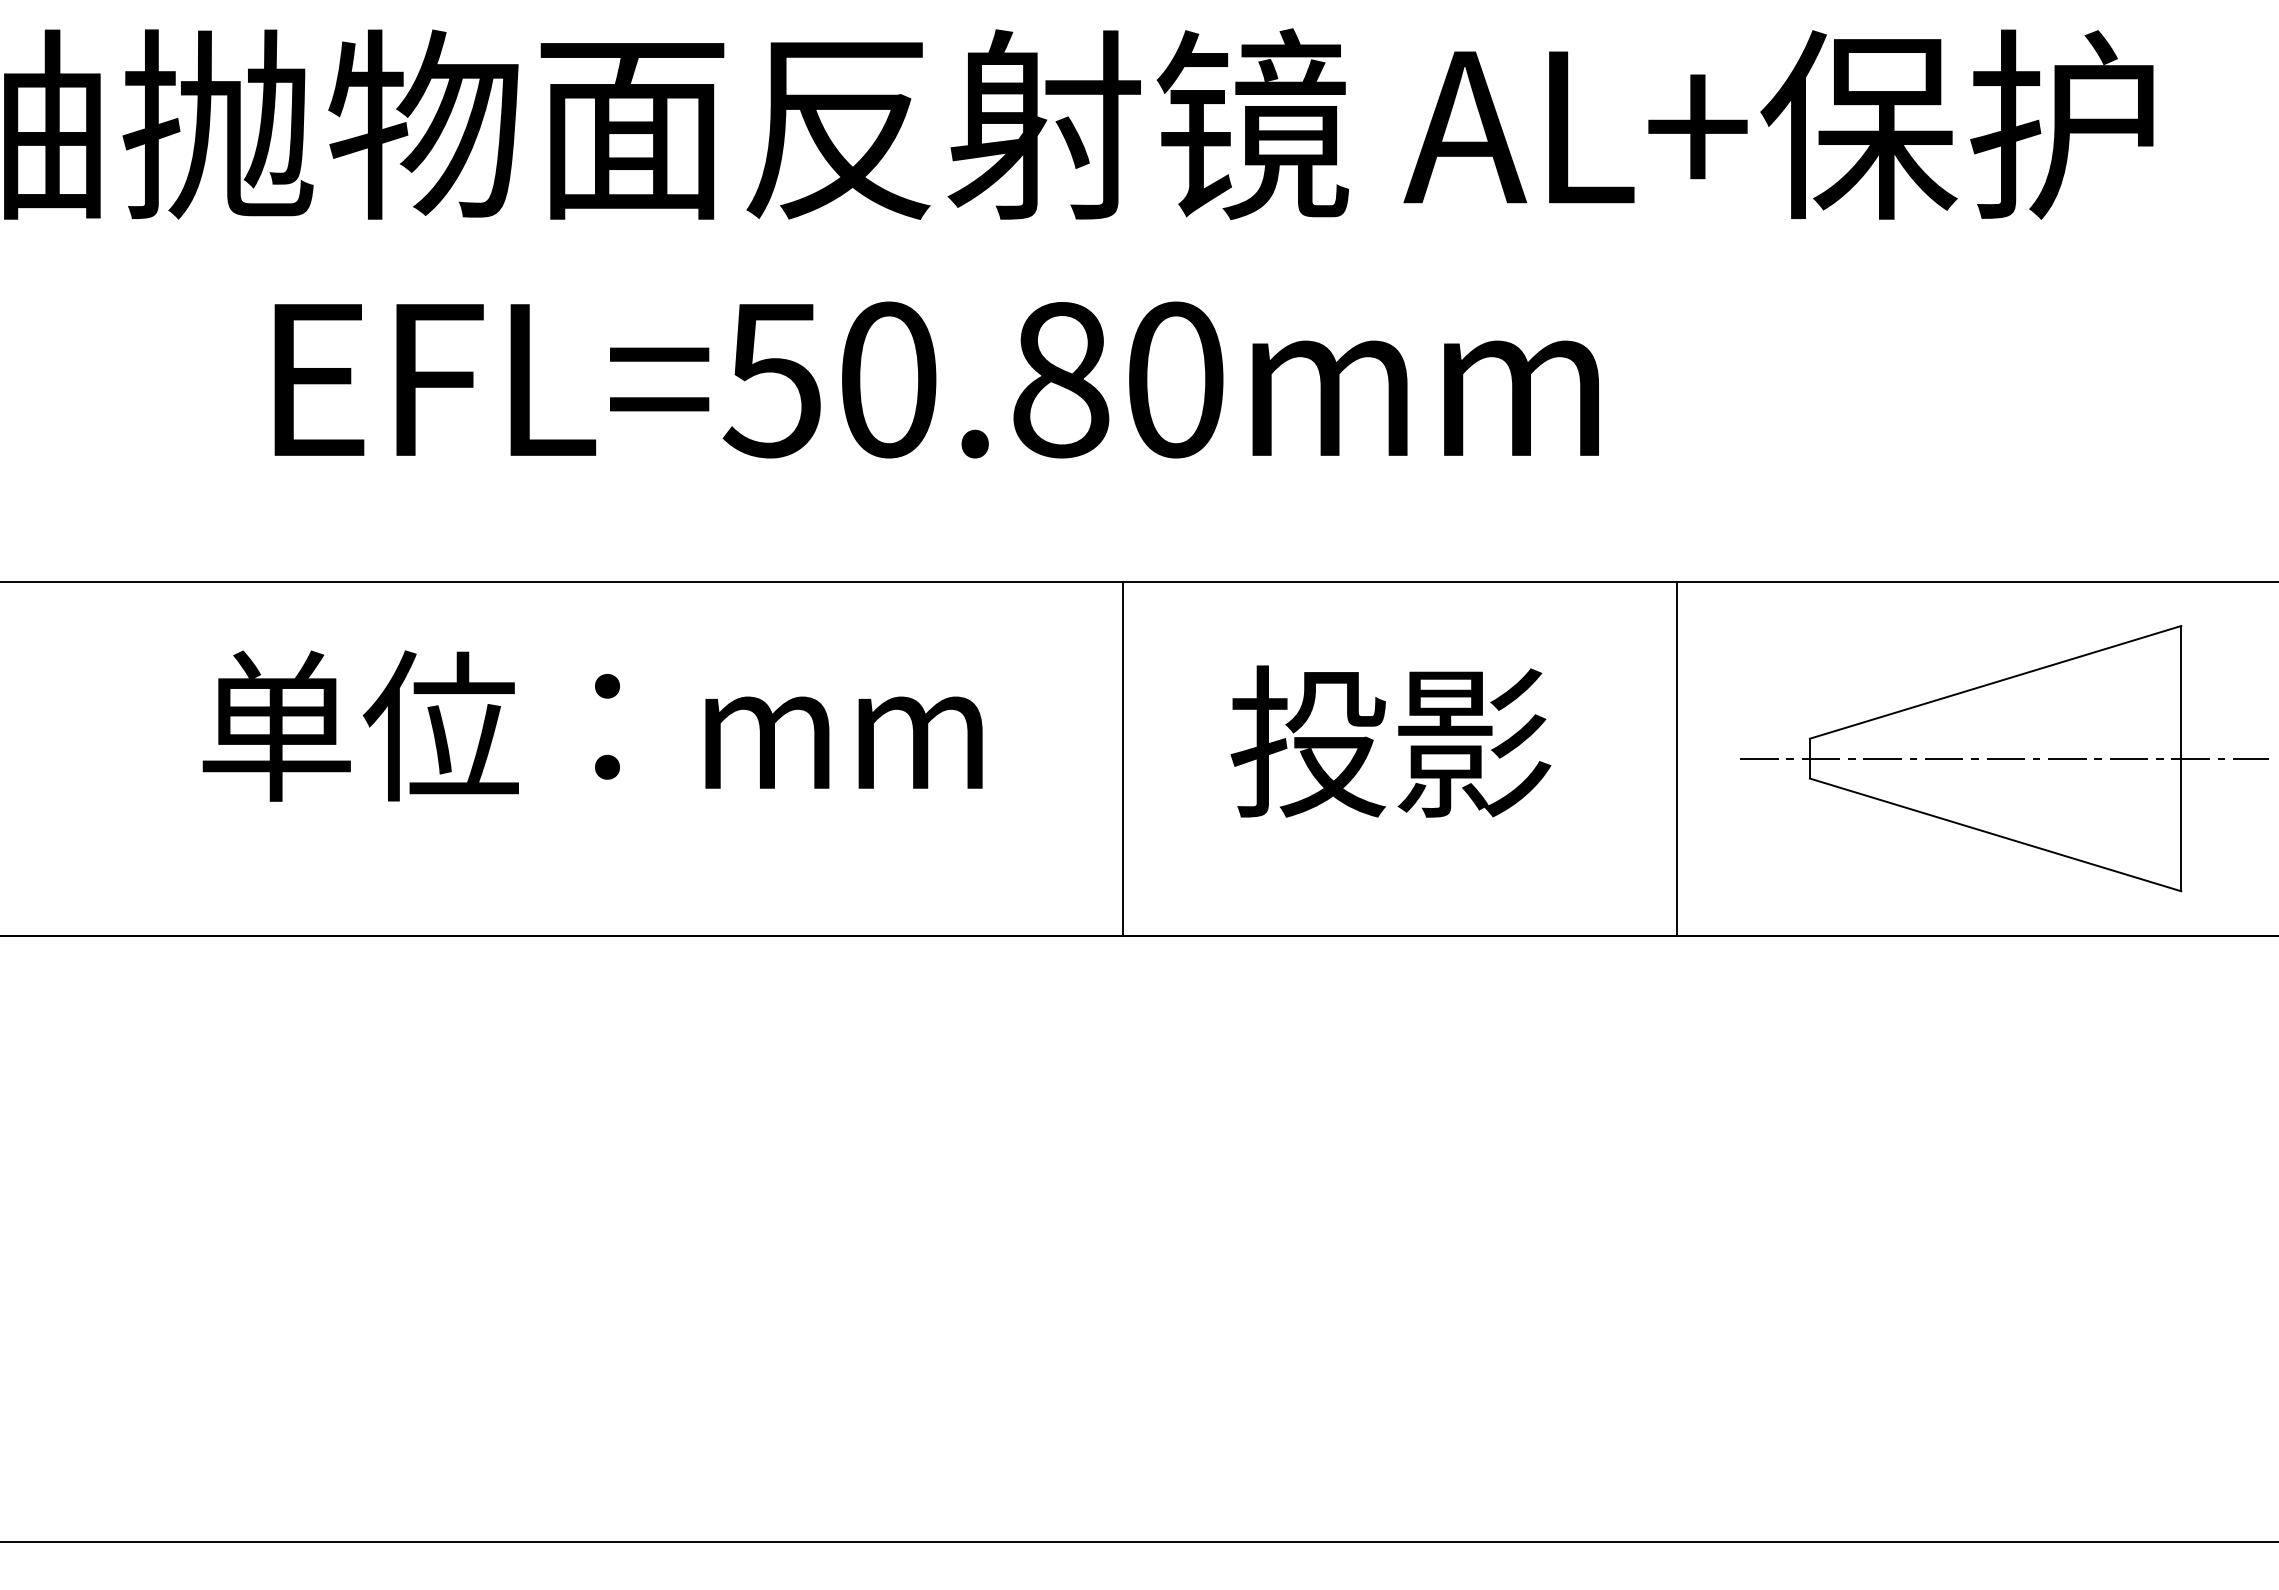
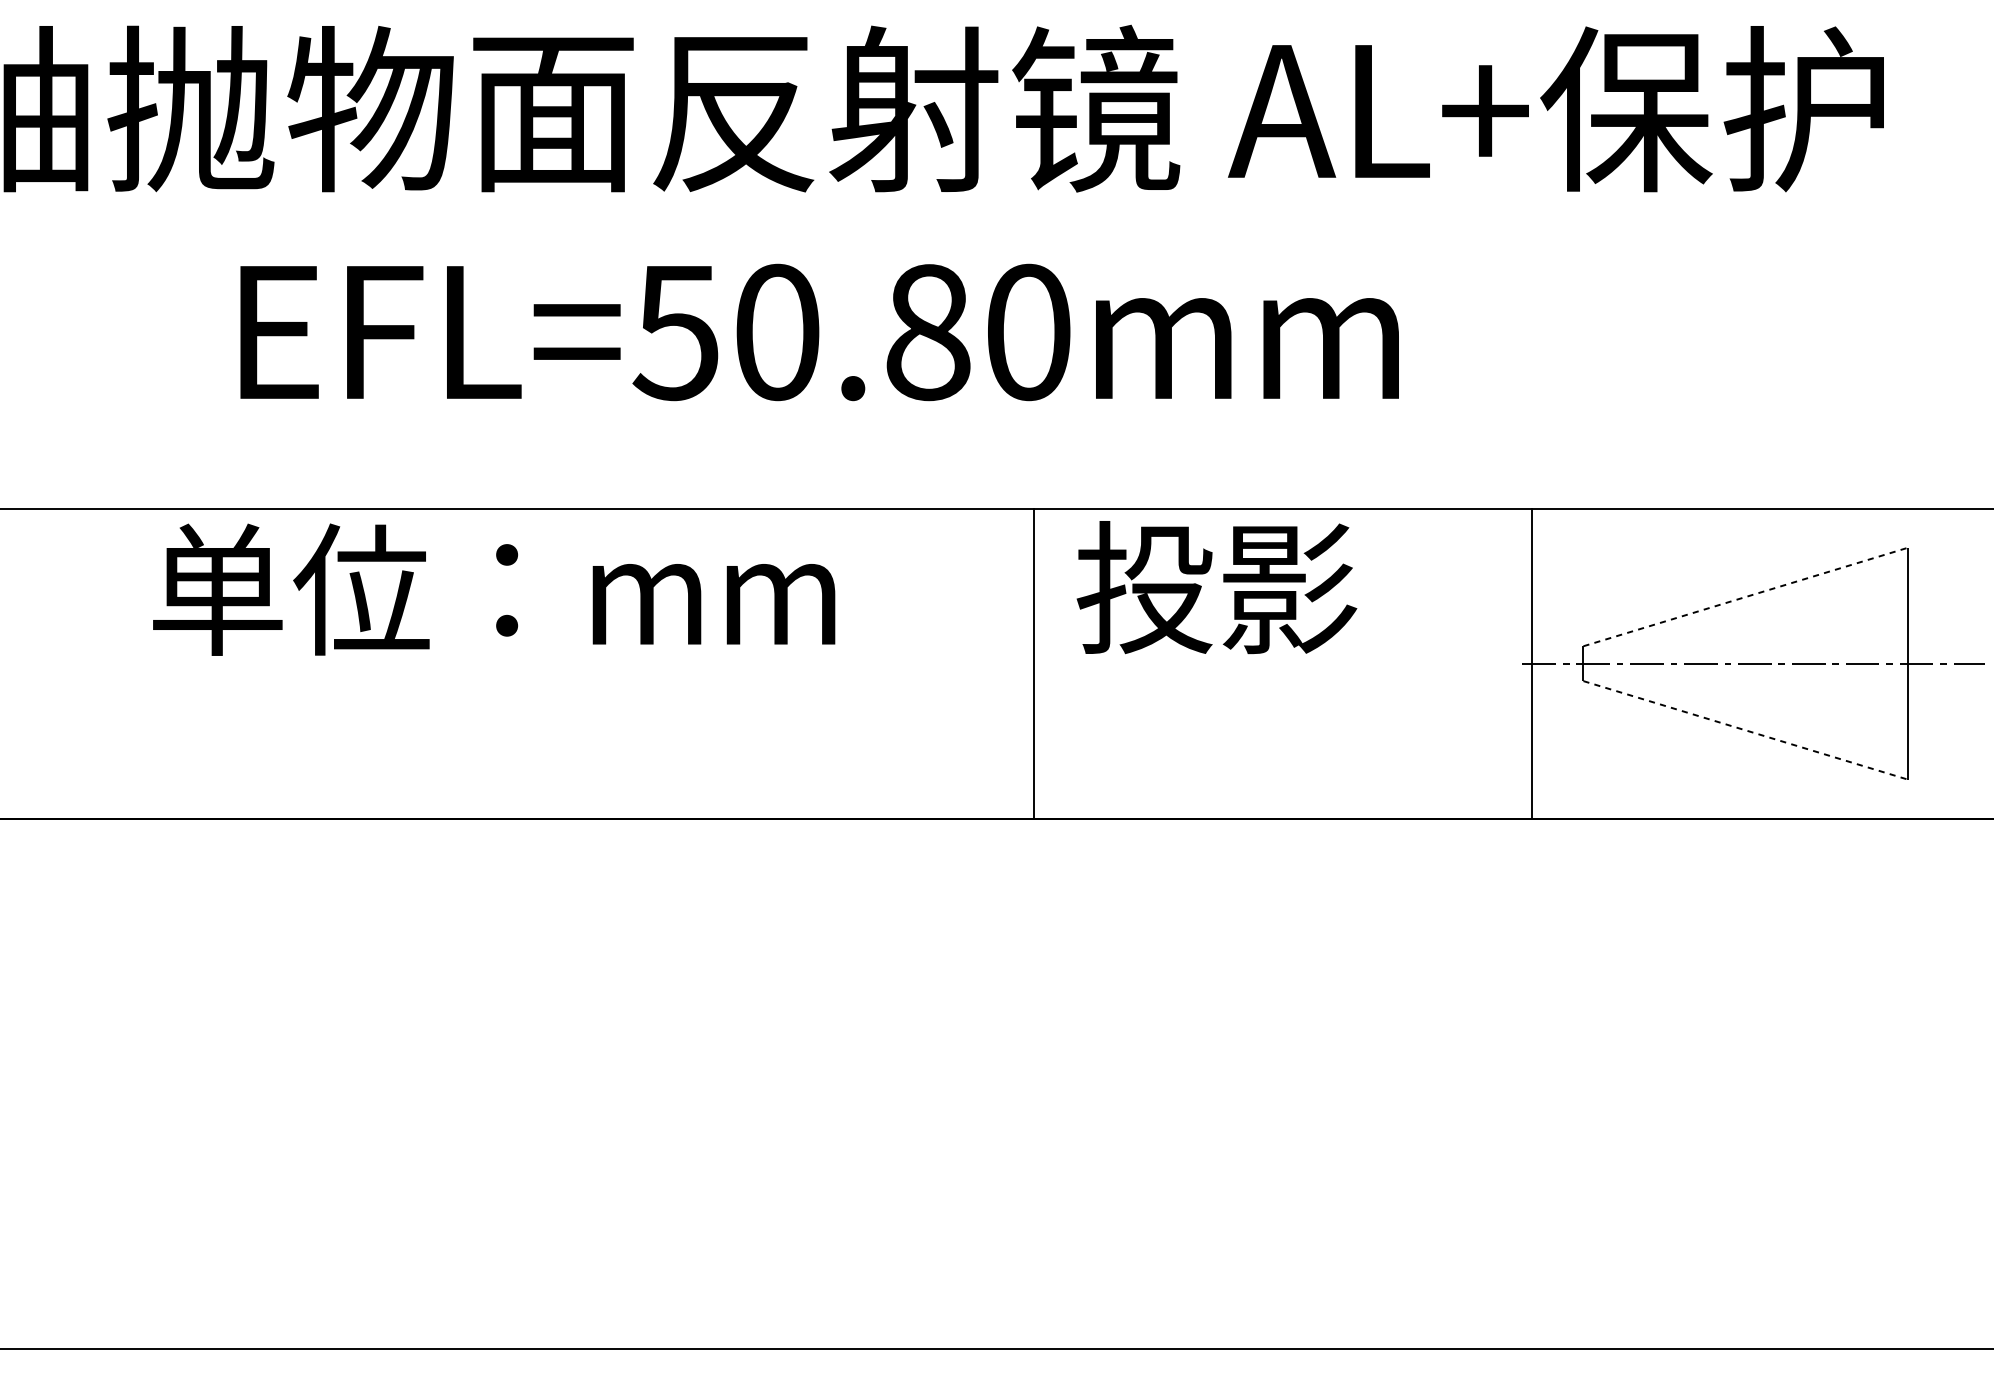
line: (1996, 682) -> (1746, 597), solid -> dashed
text: (592, 725) -> (493, 589), moved
text: (1390, 741) -> (1216, 587), moved
line: (1123, 758) -> (1033, 663), moved
line: (1677, 758) -> (1532, 663), moved
line: (1996, 835) -> (1746, 730), solid -> dashed

